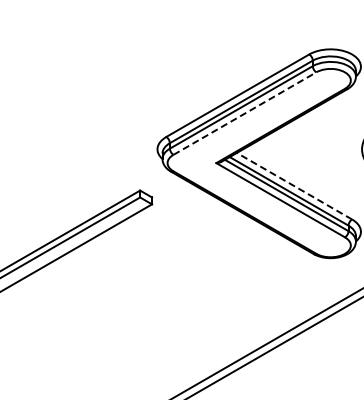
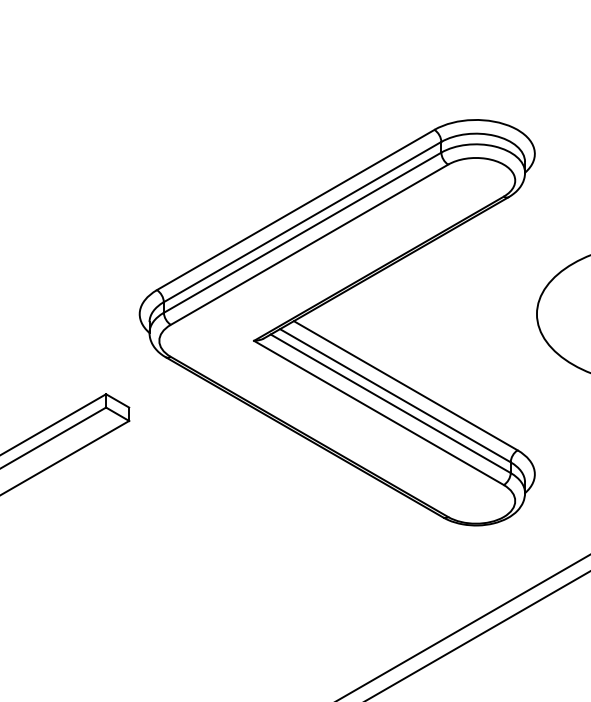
line: (244, 113) -> (308, 244), dashed -> solid
line: (294, 186) -> (405, 386), dashed -> solid

